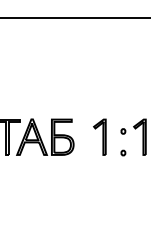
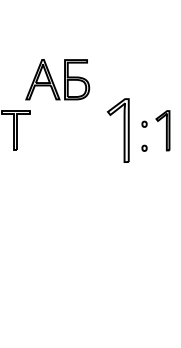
part: (45, 137) -> (57, 79), moved
part: (99, 137) -> (118, 130), size x1.6

